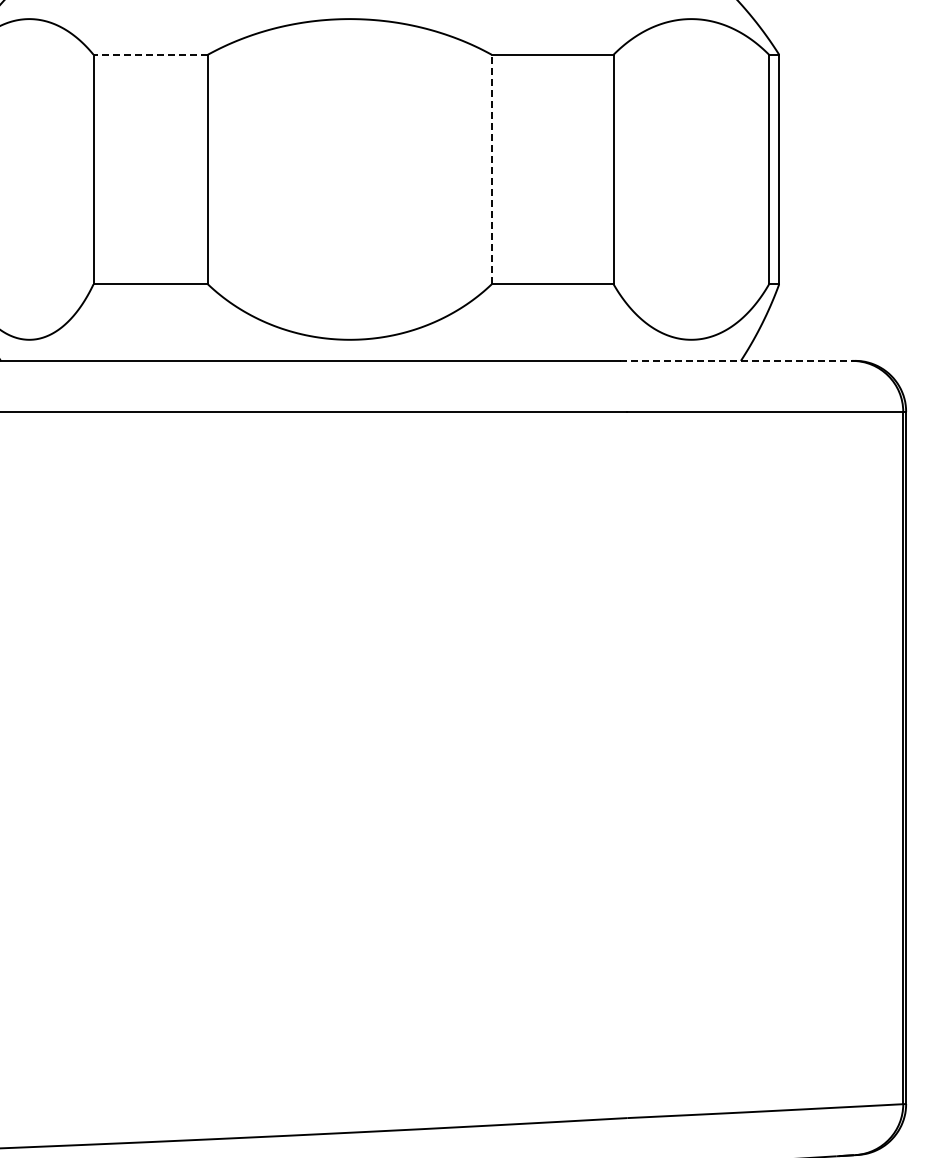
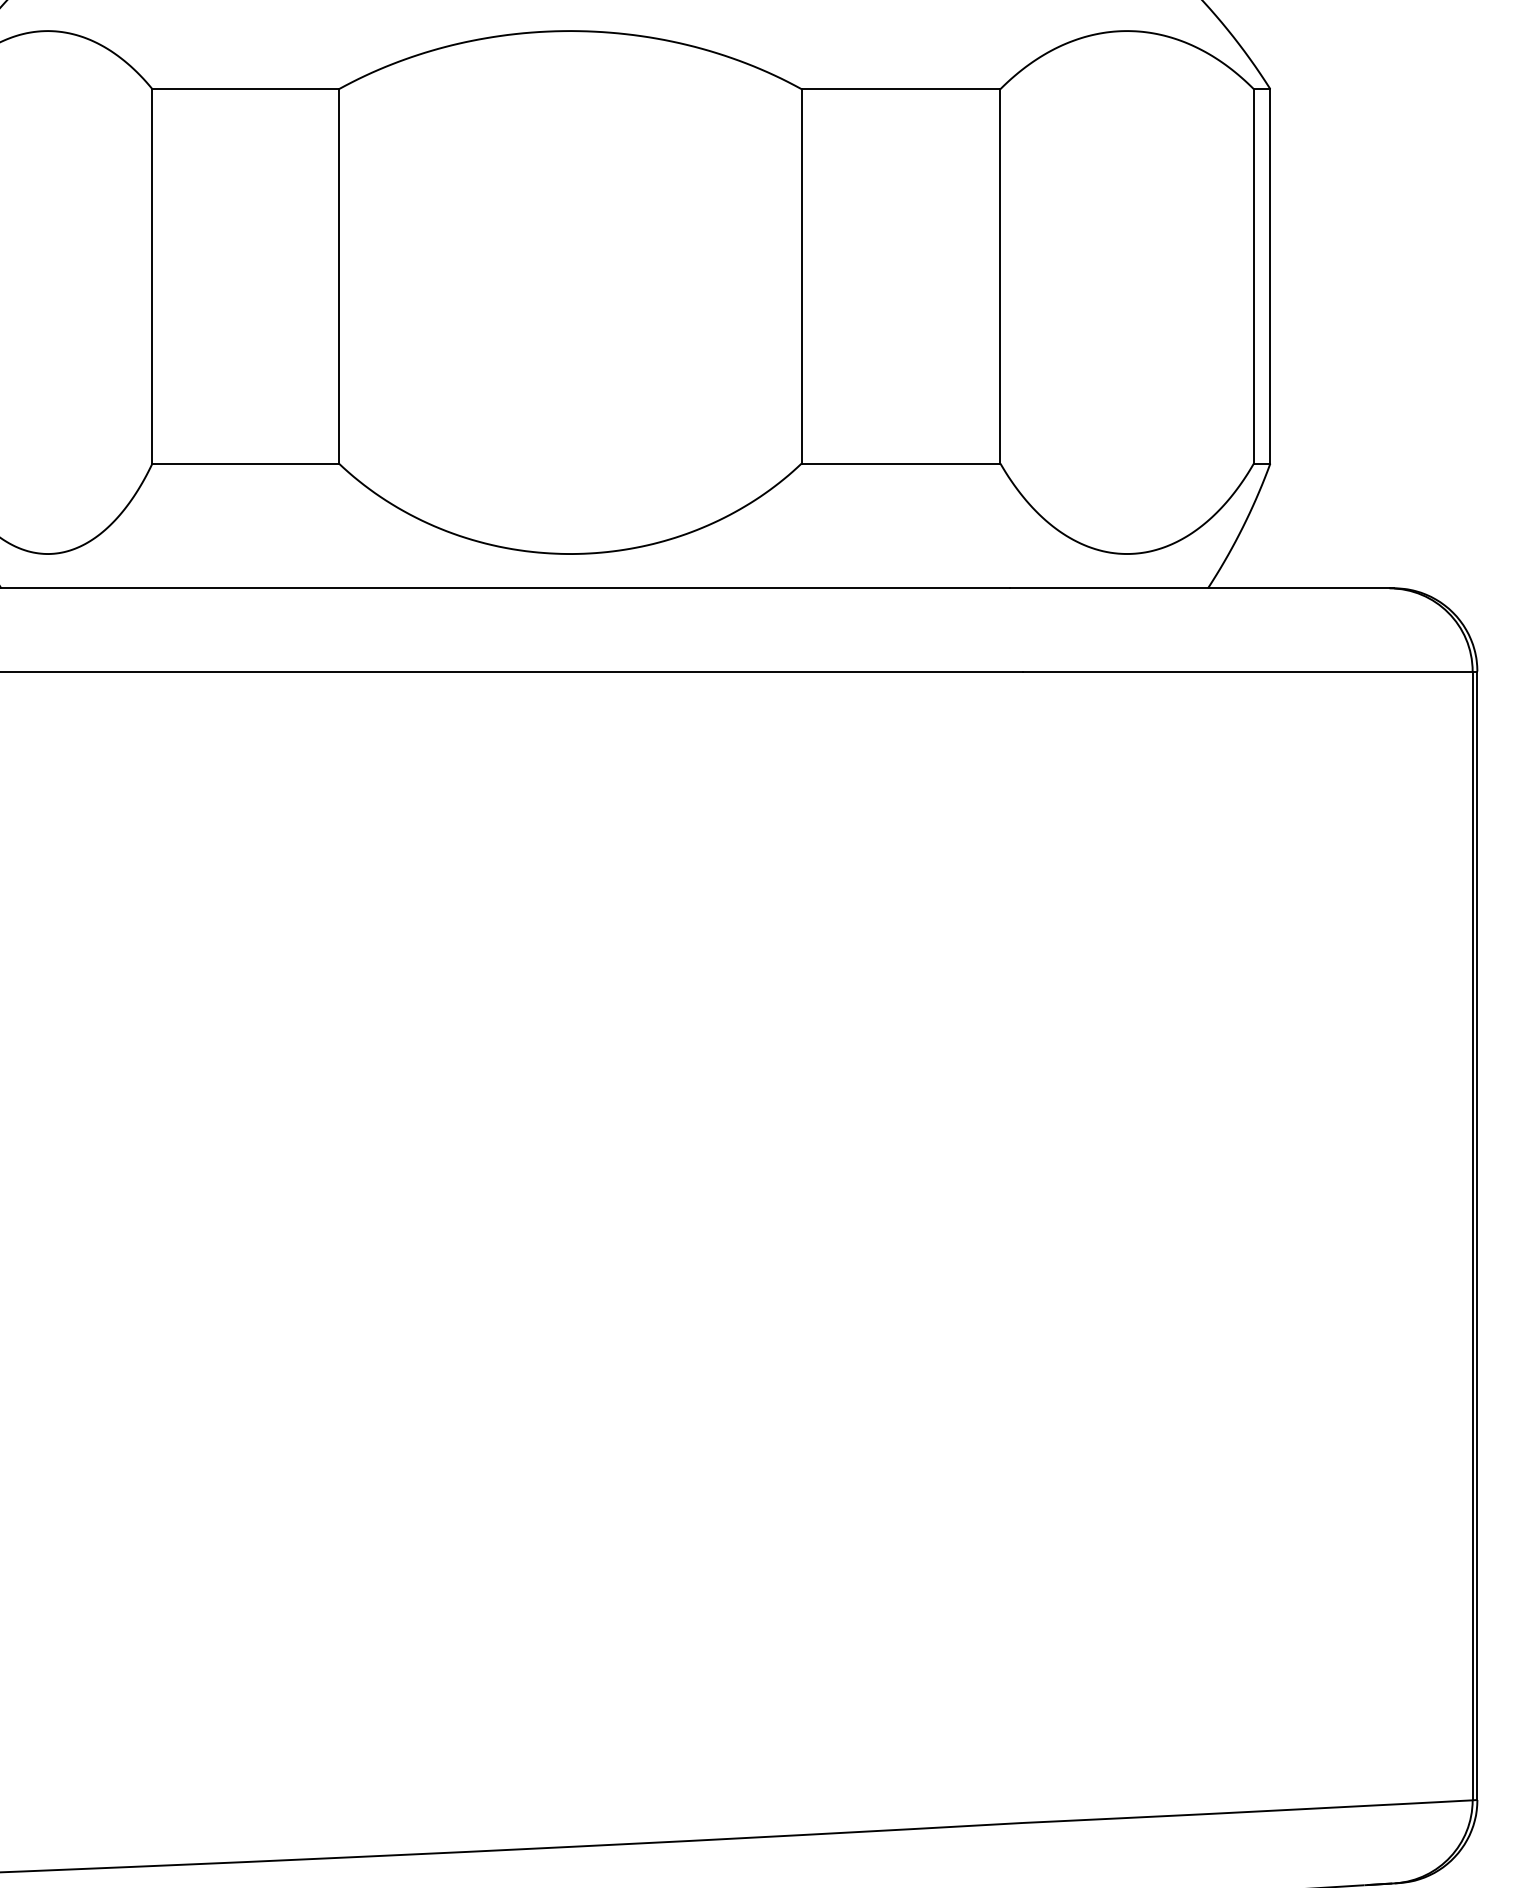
line: (150, 54) -> (245, 88), dashed -> solid
line: (491, 169) -> (801, 276), dashed -> solid
line: (736, 360) -> (1200, 587), dashed -> solid

